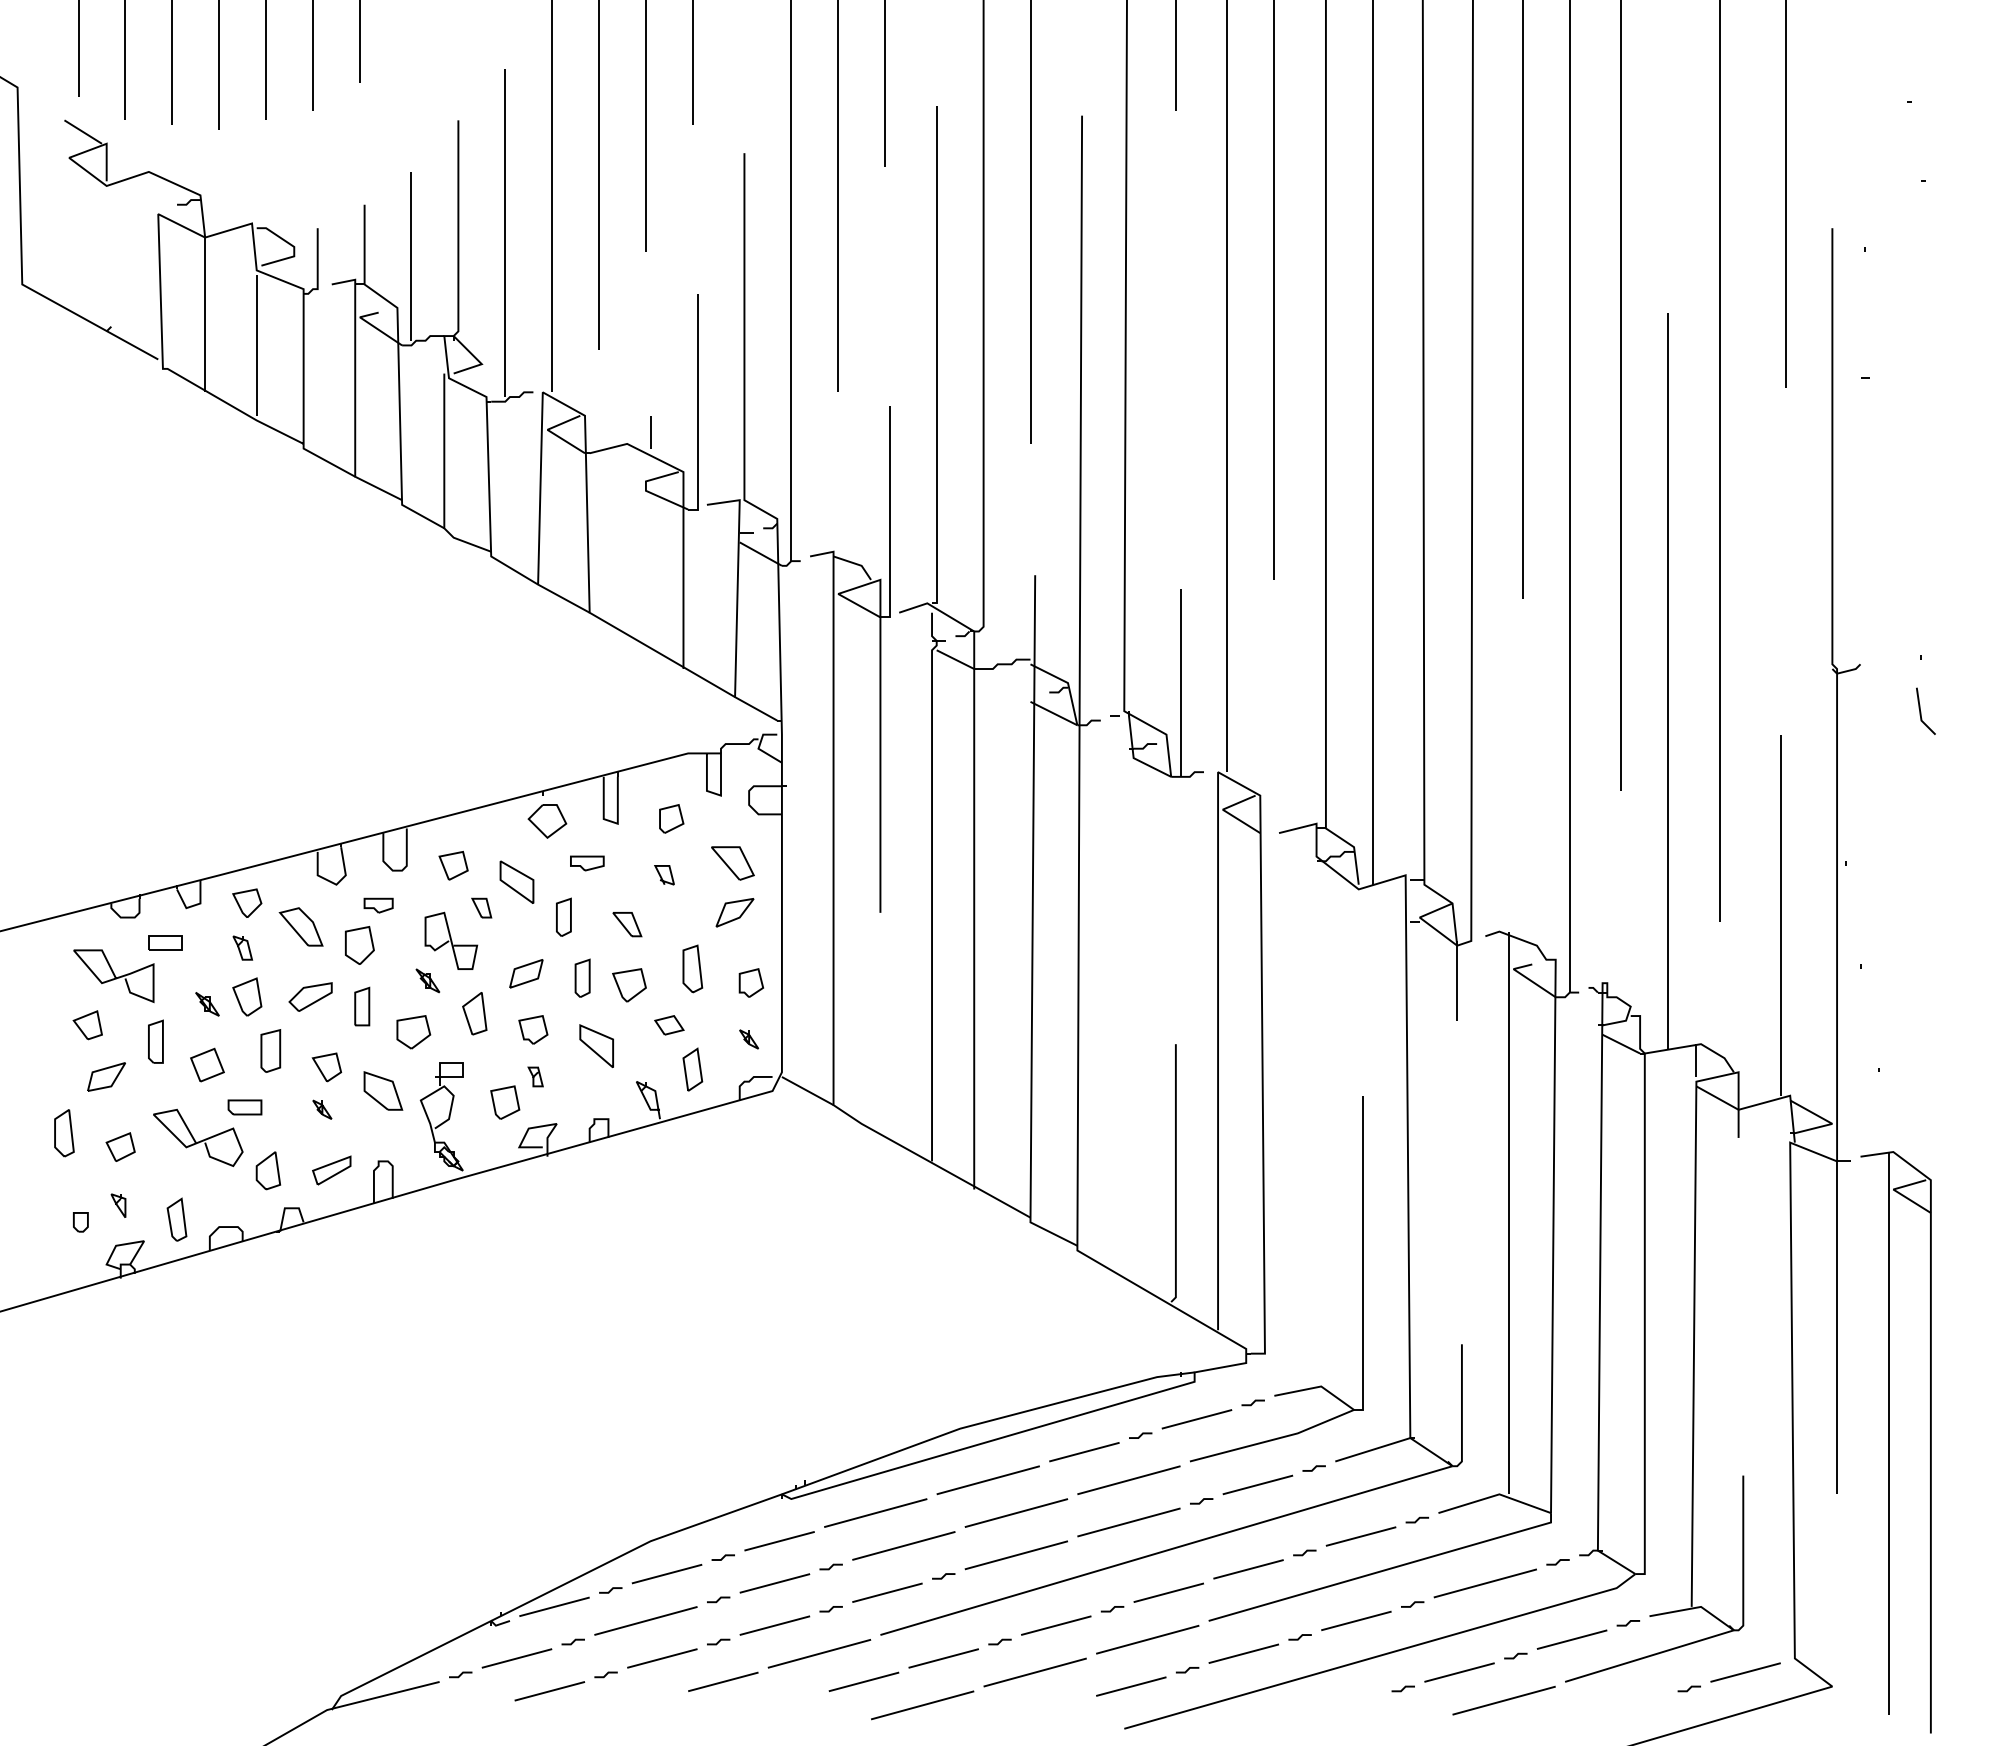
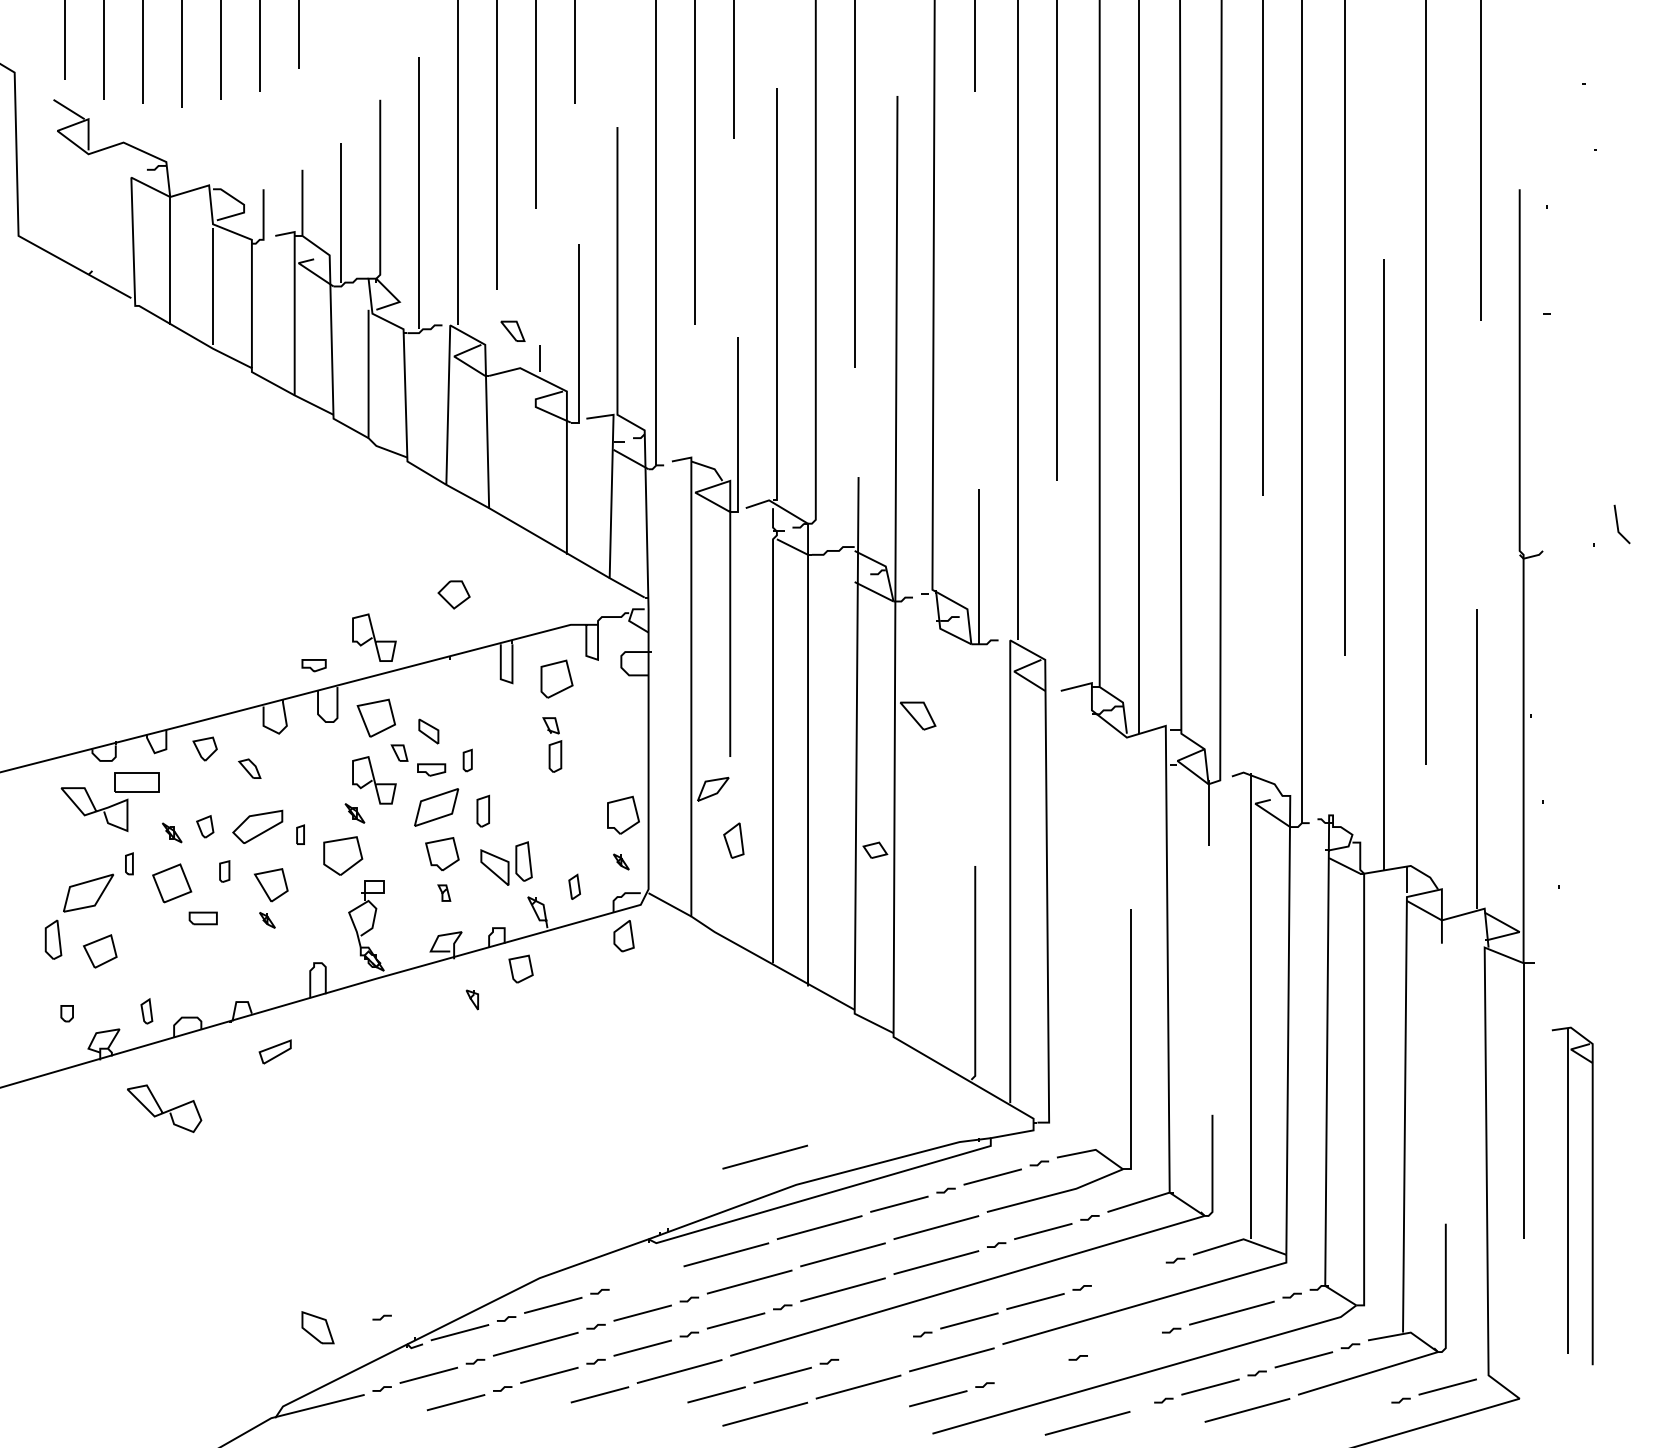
line: (1921, 711) -> (1618, 524), moved
curve: (451, 768) -> (374, 637), added
part: (671, 818) -> (556, 678), size x1.6
part: (547, 821) -> (454, 595), moved
part: (587, 863) -> (431, 770), moved
part: (732, 863) -> (917, 716), moved
part: (453, 865) -> (376, 717), size x1.6
part: (516, 881) -> (428, 731), size x0.7
part: (378, 905) -> (313, 665), moved
part: (669, 911) -> (555, 755), added
part: (734, 912) -> (712, 789), moved
part: (563, 916) -> (467, 760), size x0.7
part: (627, 924) -> (513, 331), moved
part: (300, 926) -> (249, 768), size x0.6
part: (165, 942) -> (137, 781), size x1.6
part: (359, 945) -> (298, 784), removed
part: (242, 947) -> (201, 785), removed
part: (692, 968) -> (523, 861), moved
part: (526, 973) -> (436, 807), size x1.6
part: (750, 982) -> (622, 814), size x1.6
part: (629, 985) -> (522, 817), removed
part: (247, 996) -> (205, 826), size x0.7
part: (310, 996) -> (257, 826), size x1.4
part: (362, 1006) -> (300, 834), size x0.6
part: (474, 1013) -> (733, 840), moved
part: (87, 1025) -> (72, 850), removed
part: (669, 1025) -> (875, 850), moved
part: (533, 1029) -> (442, 853), size x1.4
part: (413, 1032) -> (343, 856), size x1.4
part: (155, 1041) -> (129, 863), size x0.6
part: (270, 1050) -> (224, 871), size x0.6
part: (207, 1064) -> (172, 882), size x1.4
part: (326, 1067) -> (270, 885), size x1.4
part: (692, 1069) -> (574, 886), size x0.7
part: (106, 1076) -> (88, 892), size x1.6
part: (383, 1090) -> (318, 1327), moved
part: (505, 1102) -> (521, 969), moved
curve: (195, 1139) -> (162, 1110), moved
part: (120, 1146) -> (100, 950), size x1.4
part: (268, 1170) -> (624, 935), moved
part: (331, 1170) -> (275, 1051), moved
part: (118, 1205) -> (472, 999), moved
part: (176, 1219) -> (146, 1011), size x0.7
line: (922, 1395) -> (765, 1157), added
part: (1895, 1442) -> (1572, 1196), size x0.7
line: (1360, 1536) -> (1128, 1274), removed
line: (779, 1541) -> (646, 1278), removed
line: (460, 1588) -> (381, 1317), added
line: (1356, 1620) -> (1125, 1343), removed
line: (1056, 1625) -> (876, 1348), removed
line: (1243, 1653) -> (1031, 1371), removed
line: (1310, 1716) -> (1086, 1423), added

